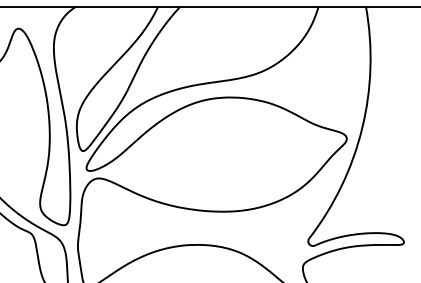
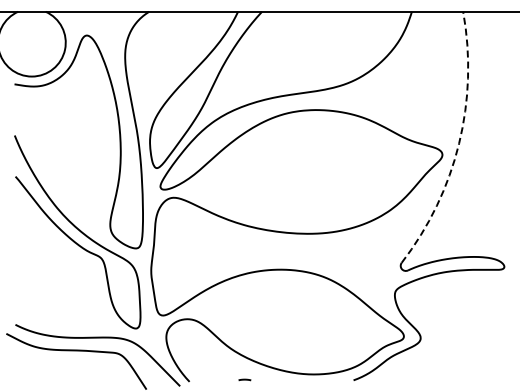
arc: (362, 128) -> (459, 143), solid -> dashed

